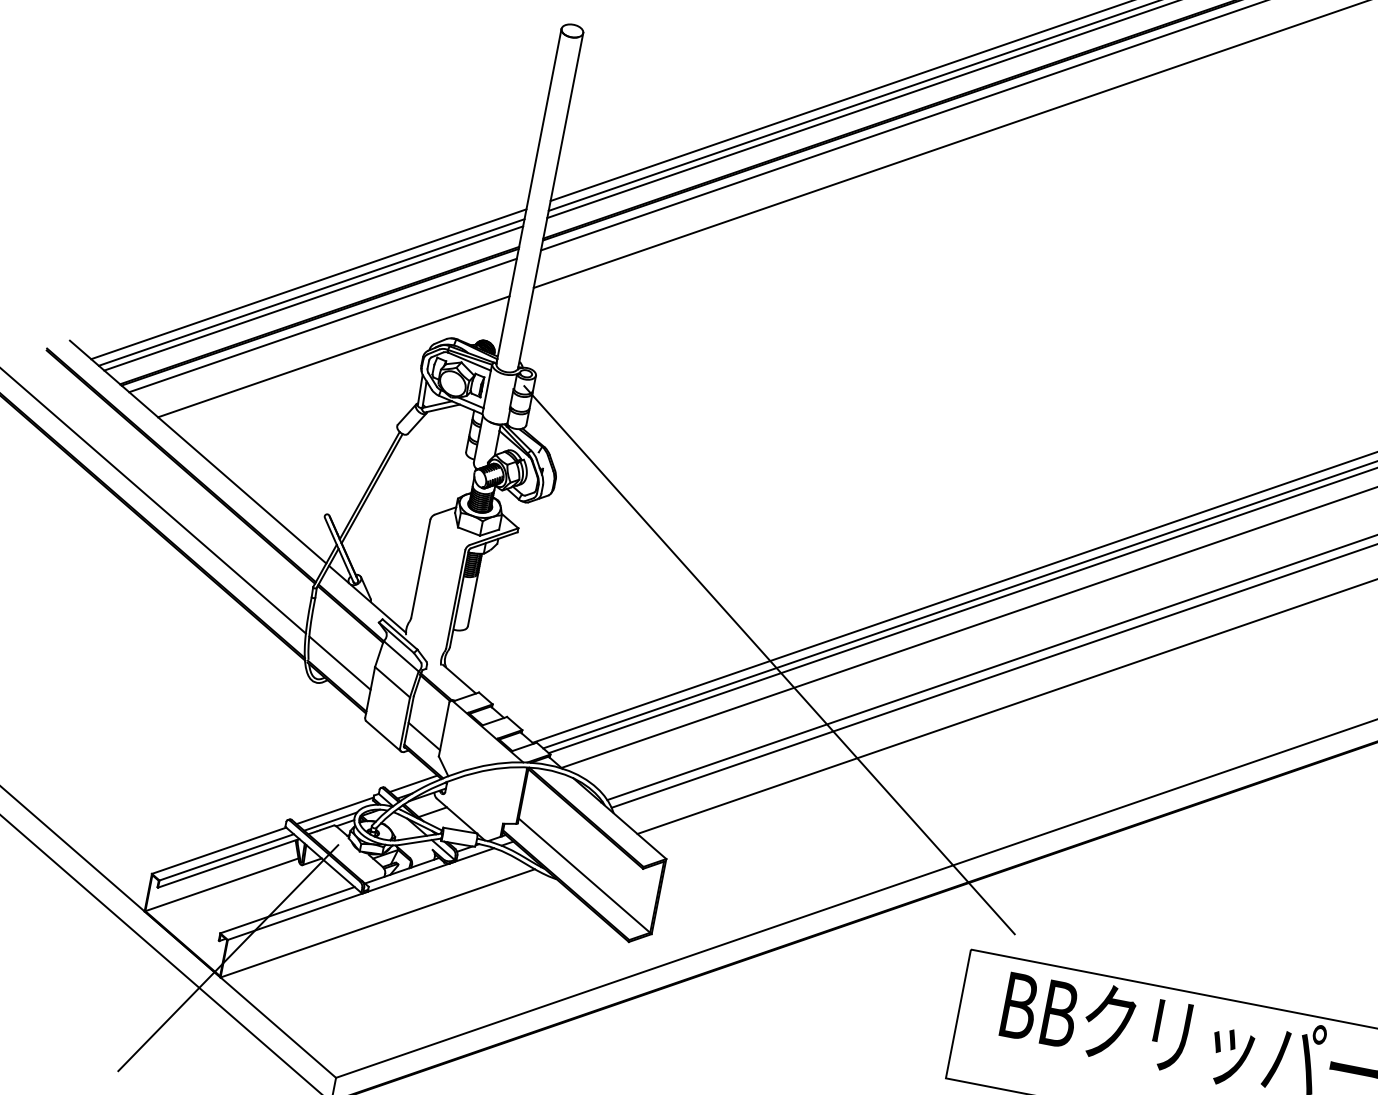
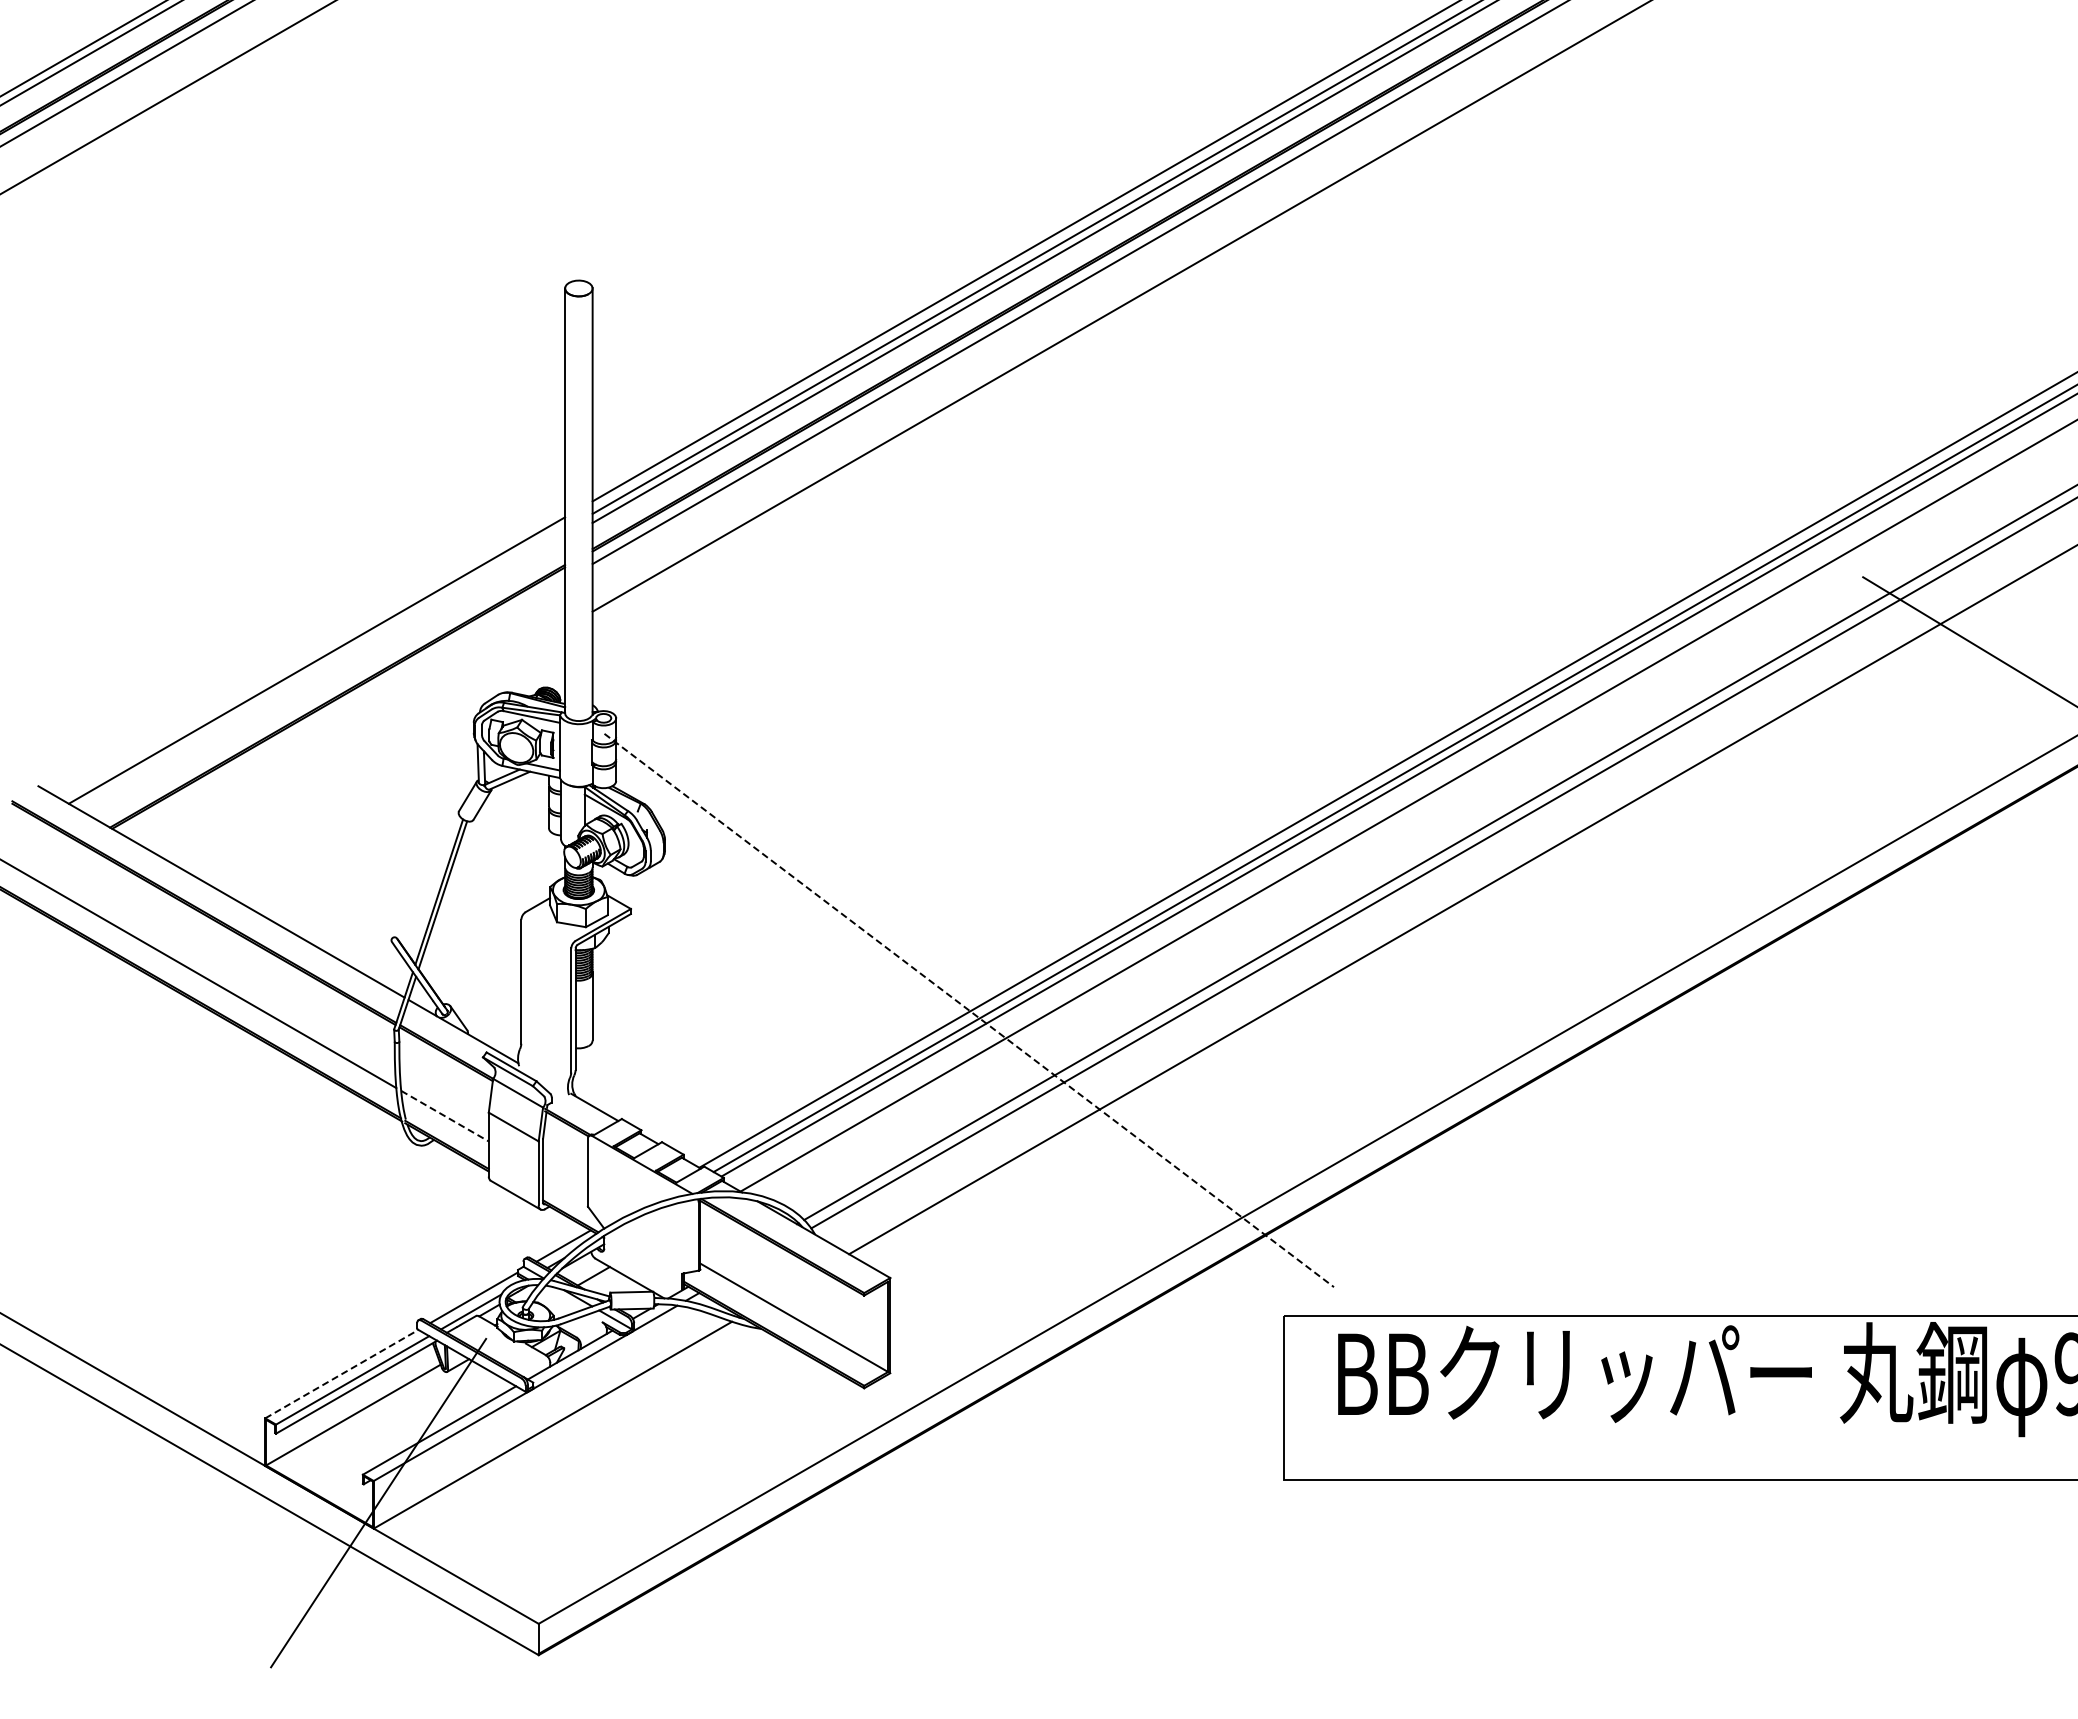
line: (311, 292) -> (322, 669), removed
line: (313, 298) -> (326, 676), removed
line: (323, 325) -> (344, 707), removed
line: (333, 356) -> (364, 742), removed
line: (769, 660) -> (969, 1010), solid -> dashed
line: (340, 663) -> (445, 1116), solid -> dashed
line: (424, 736) -> (565, 1185), removed
line: (219, 850) -> (342, 1373), solid -> dashed

